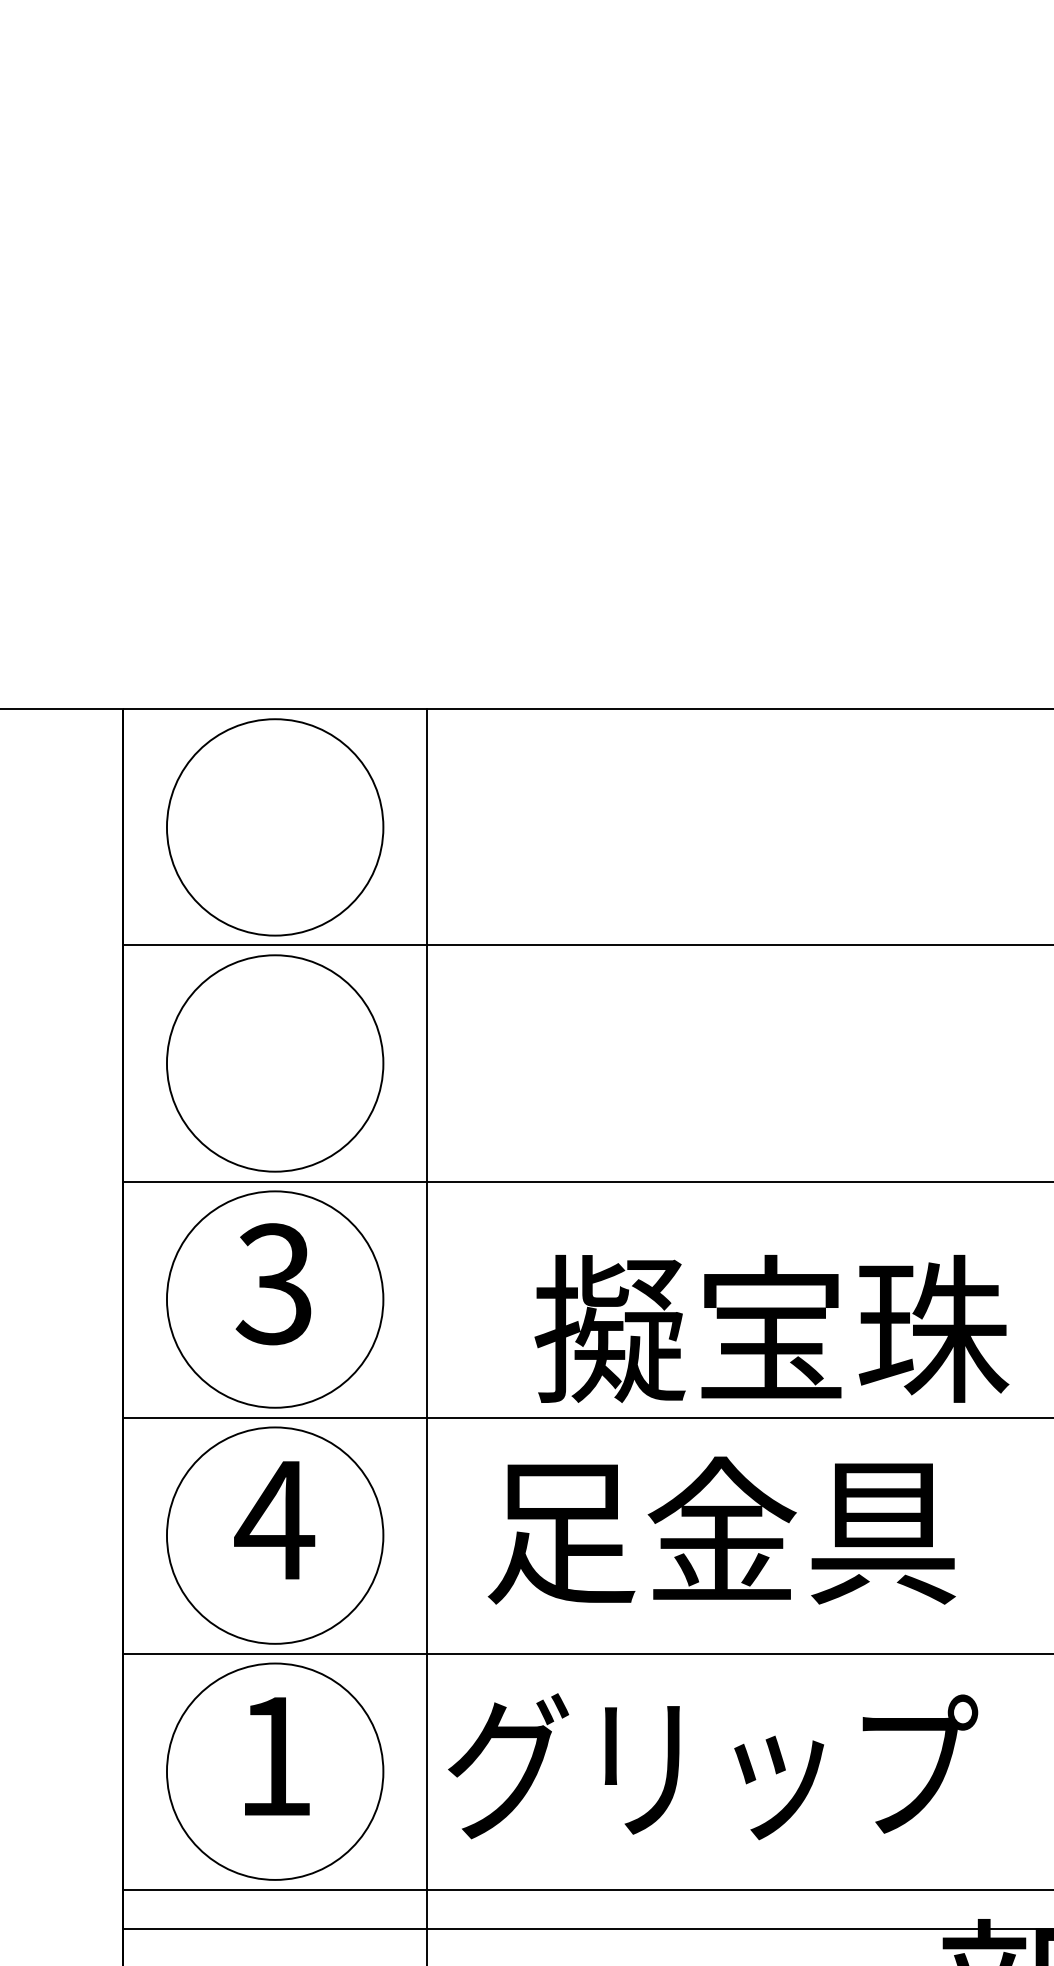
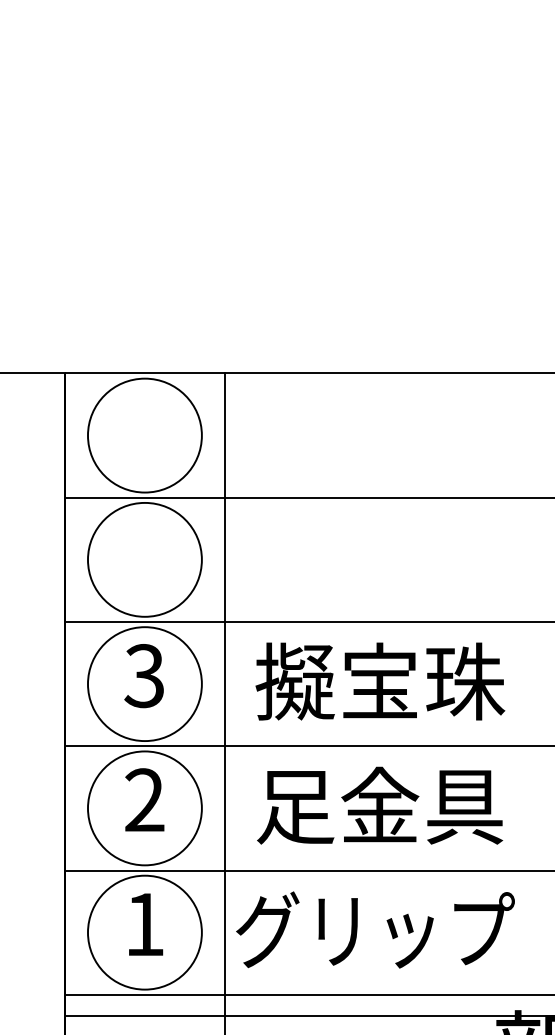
text: (772, 1328) -> (380, 681), moved
text: (274, 1518) -> (144, 799), 4 -> 2

